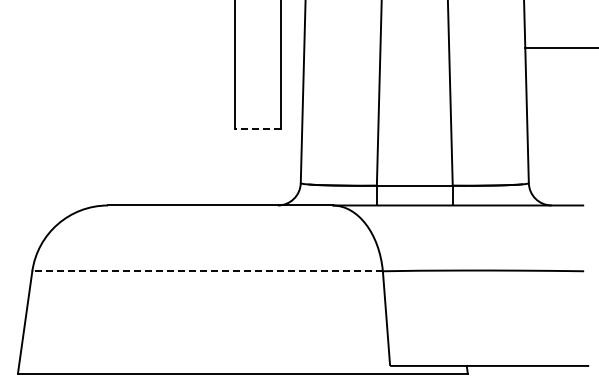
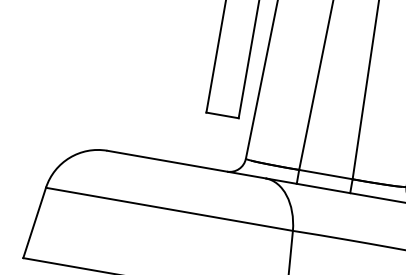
line: (258, 129) -> (222, 115), dashed -> solid
line: (207, 271) -> (169, 209), dashed -> solid

